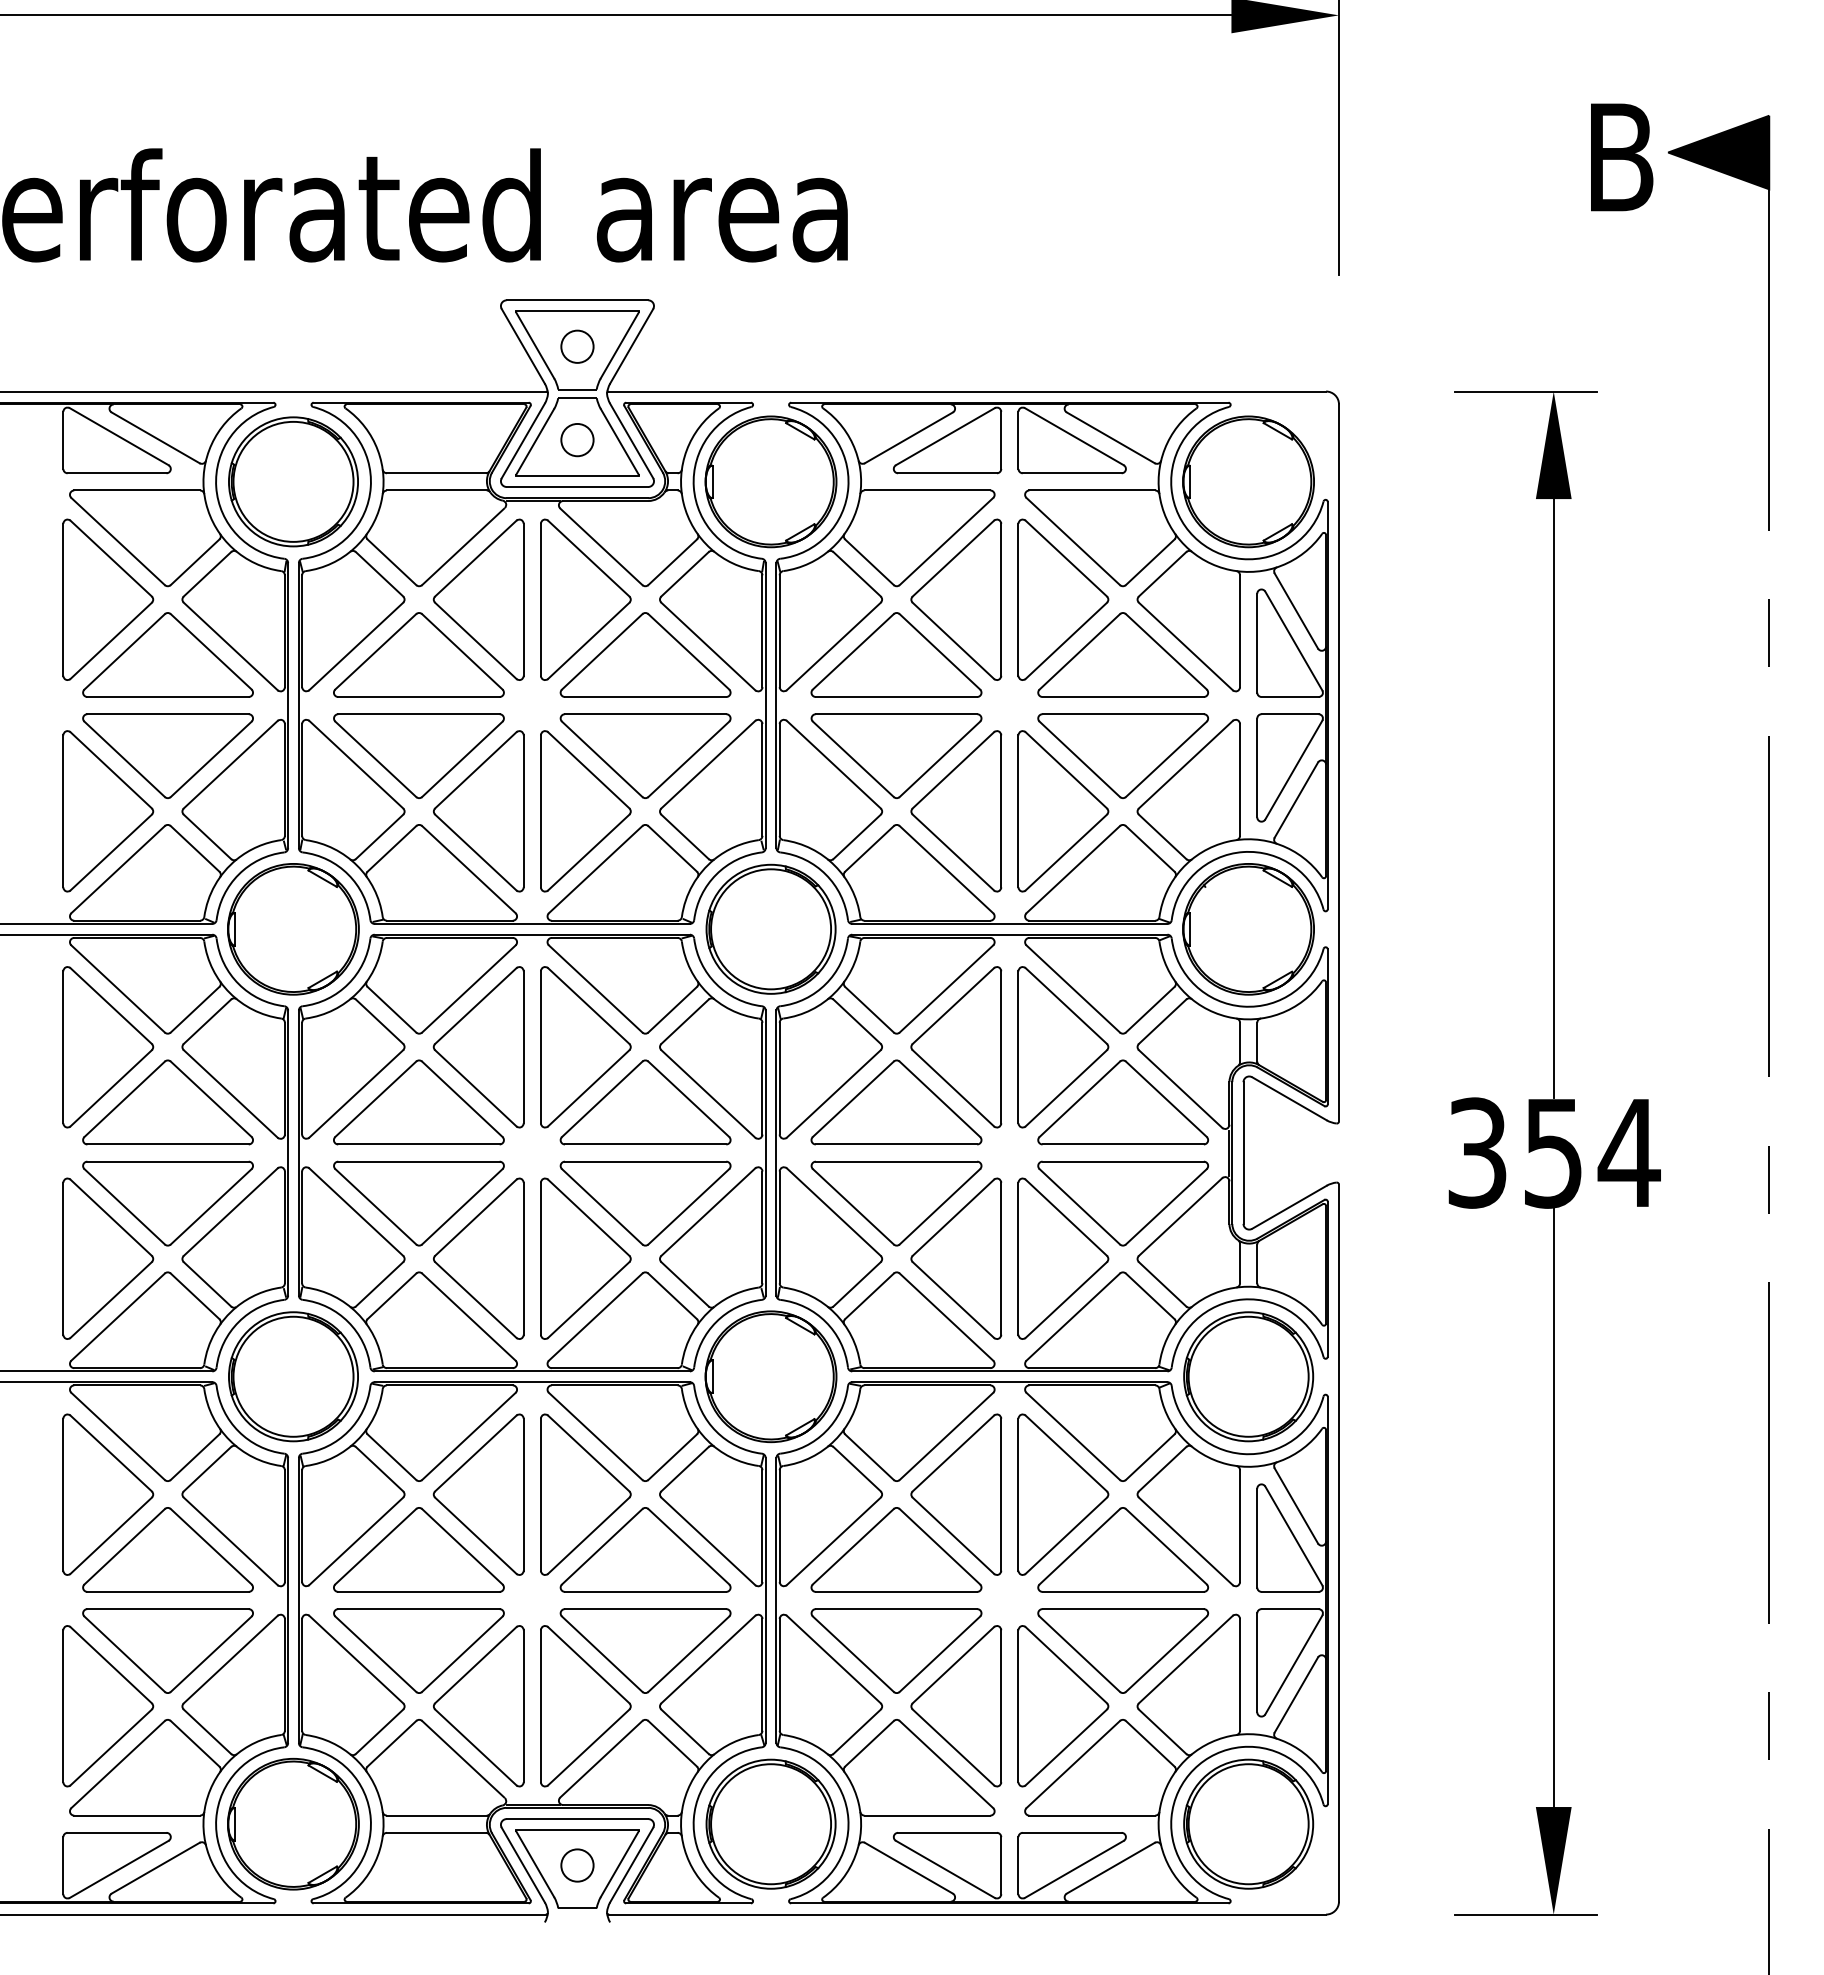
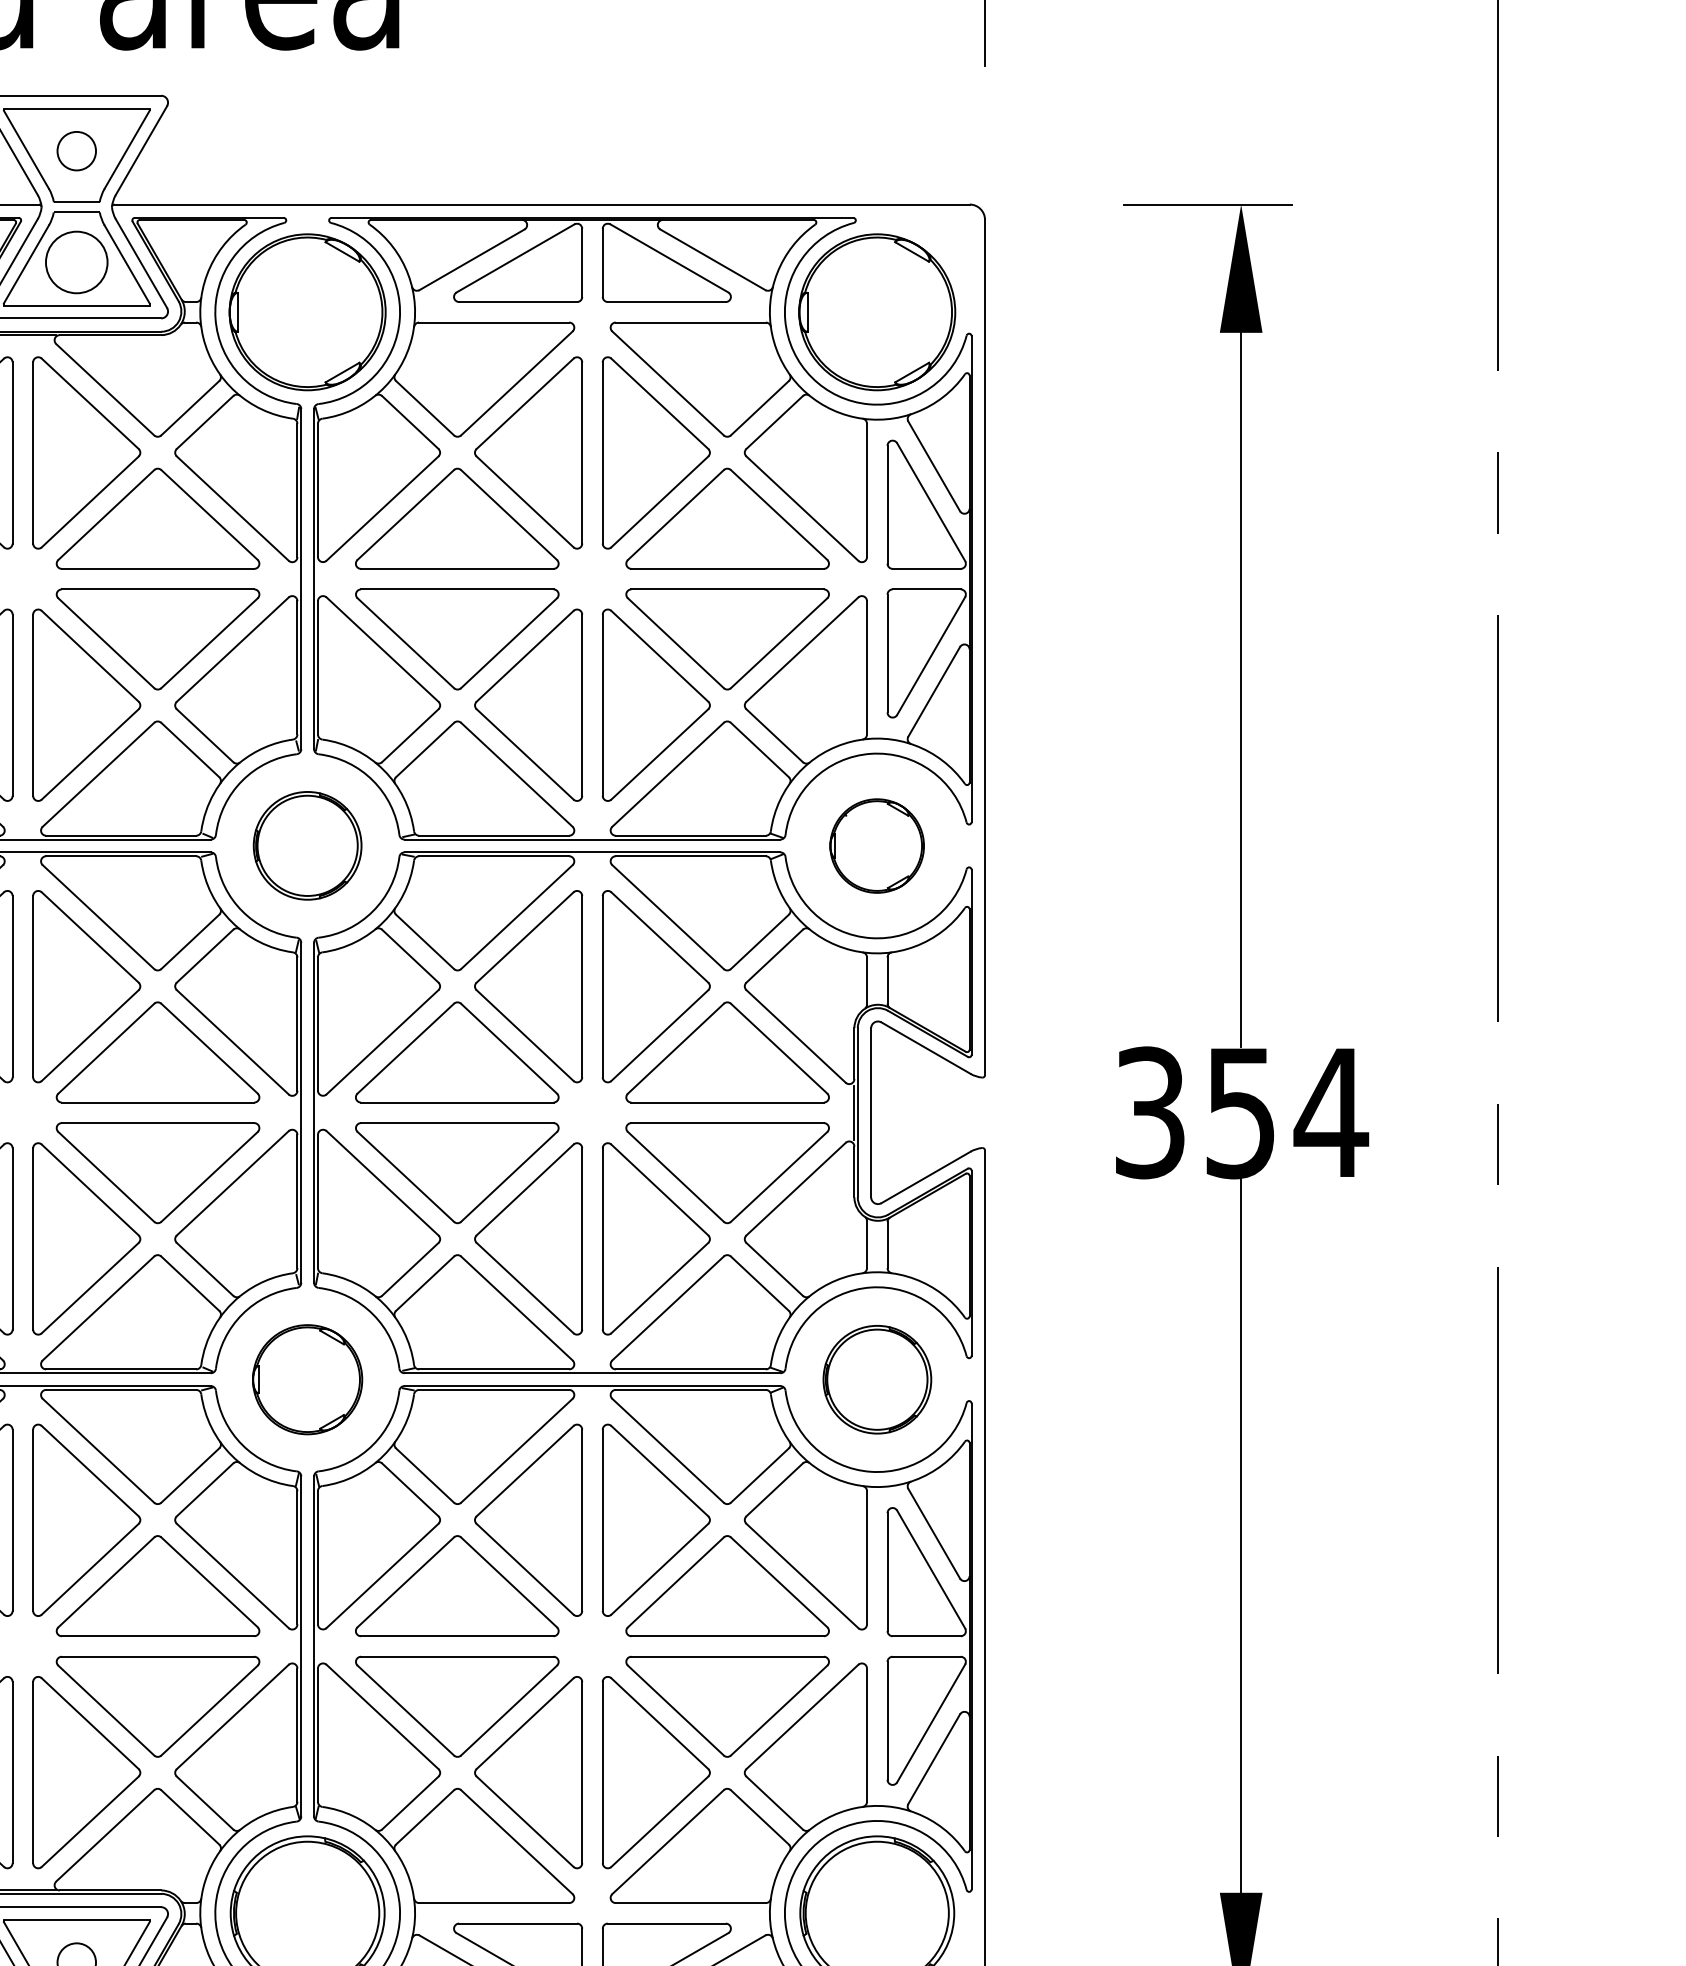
circle: (577, 439) -> (76, 261), size x1.6
part: (770, 928) -> (306, 844), size x0.7
part: (1248, 929) -> (877, 846), size x0.6
part: (770, 1376) -> (306, 1379), size x0.7
part: (1248, 1376) -> (877, 1379), size x0.7

